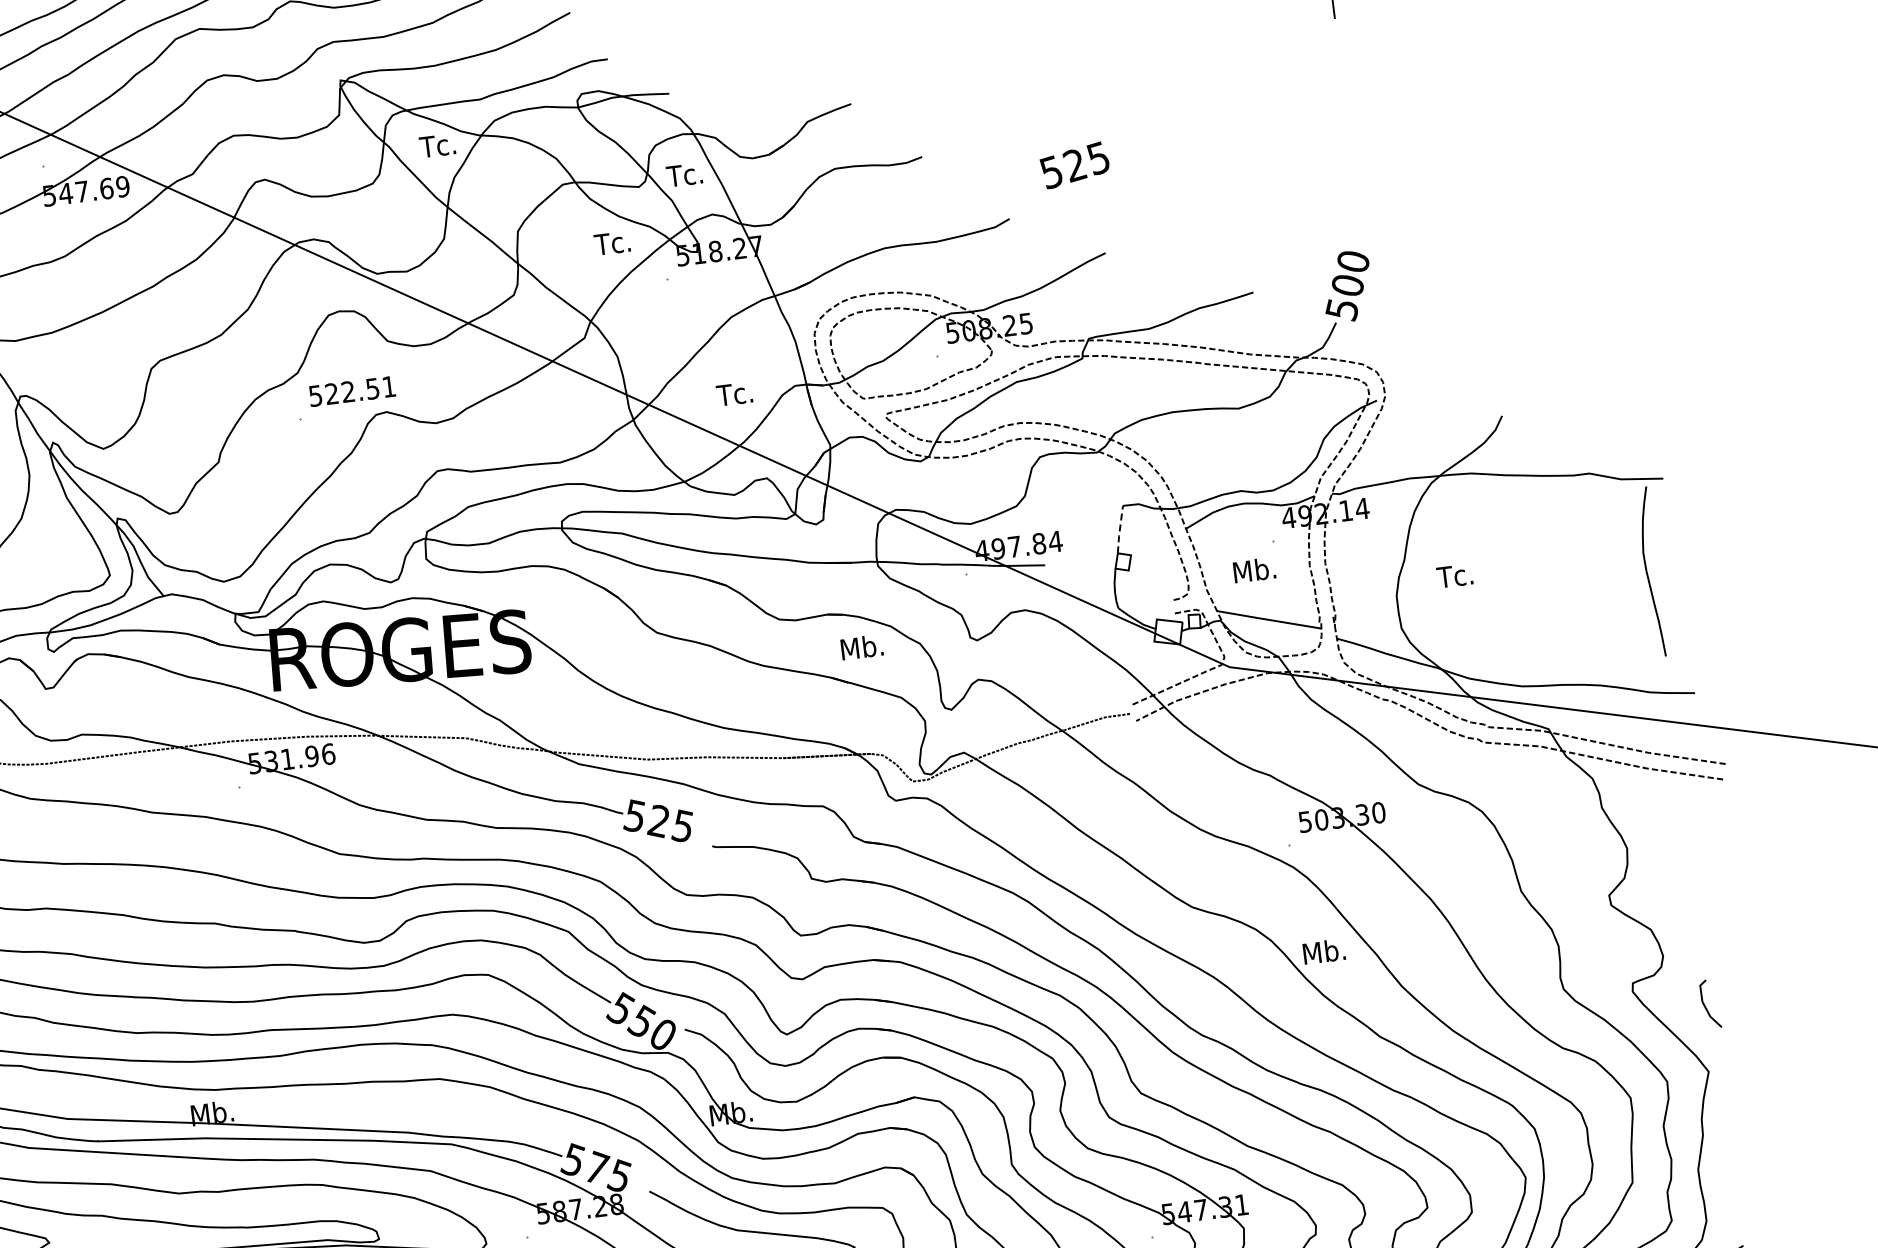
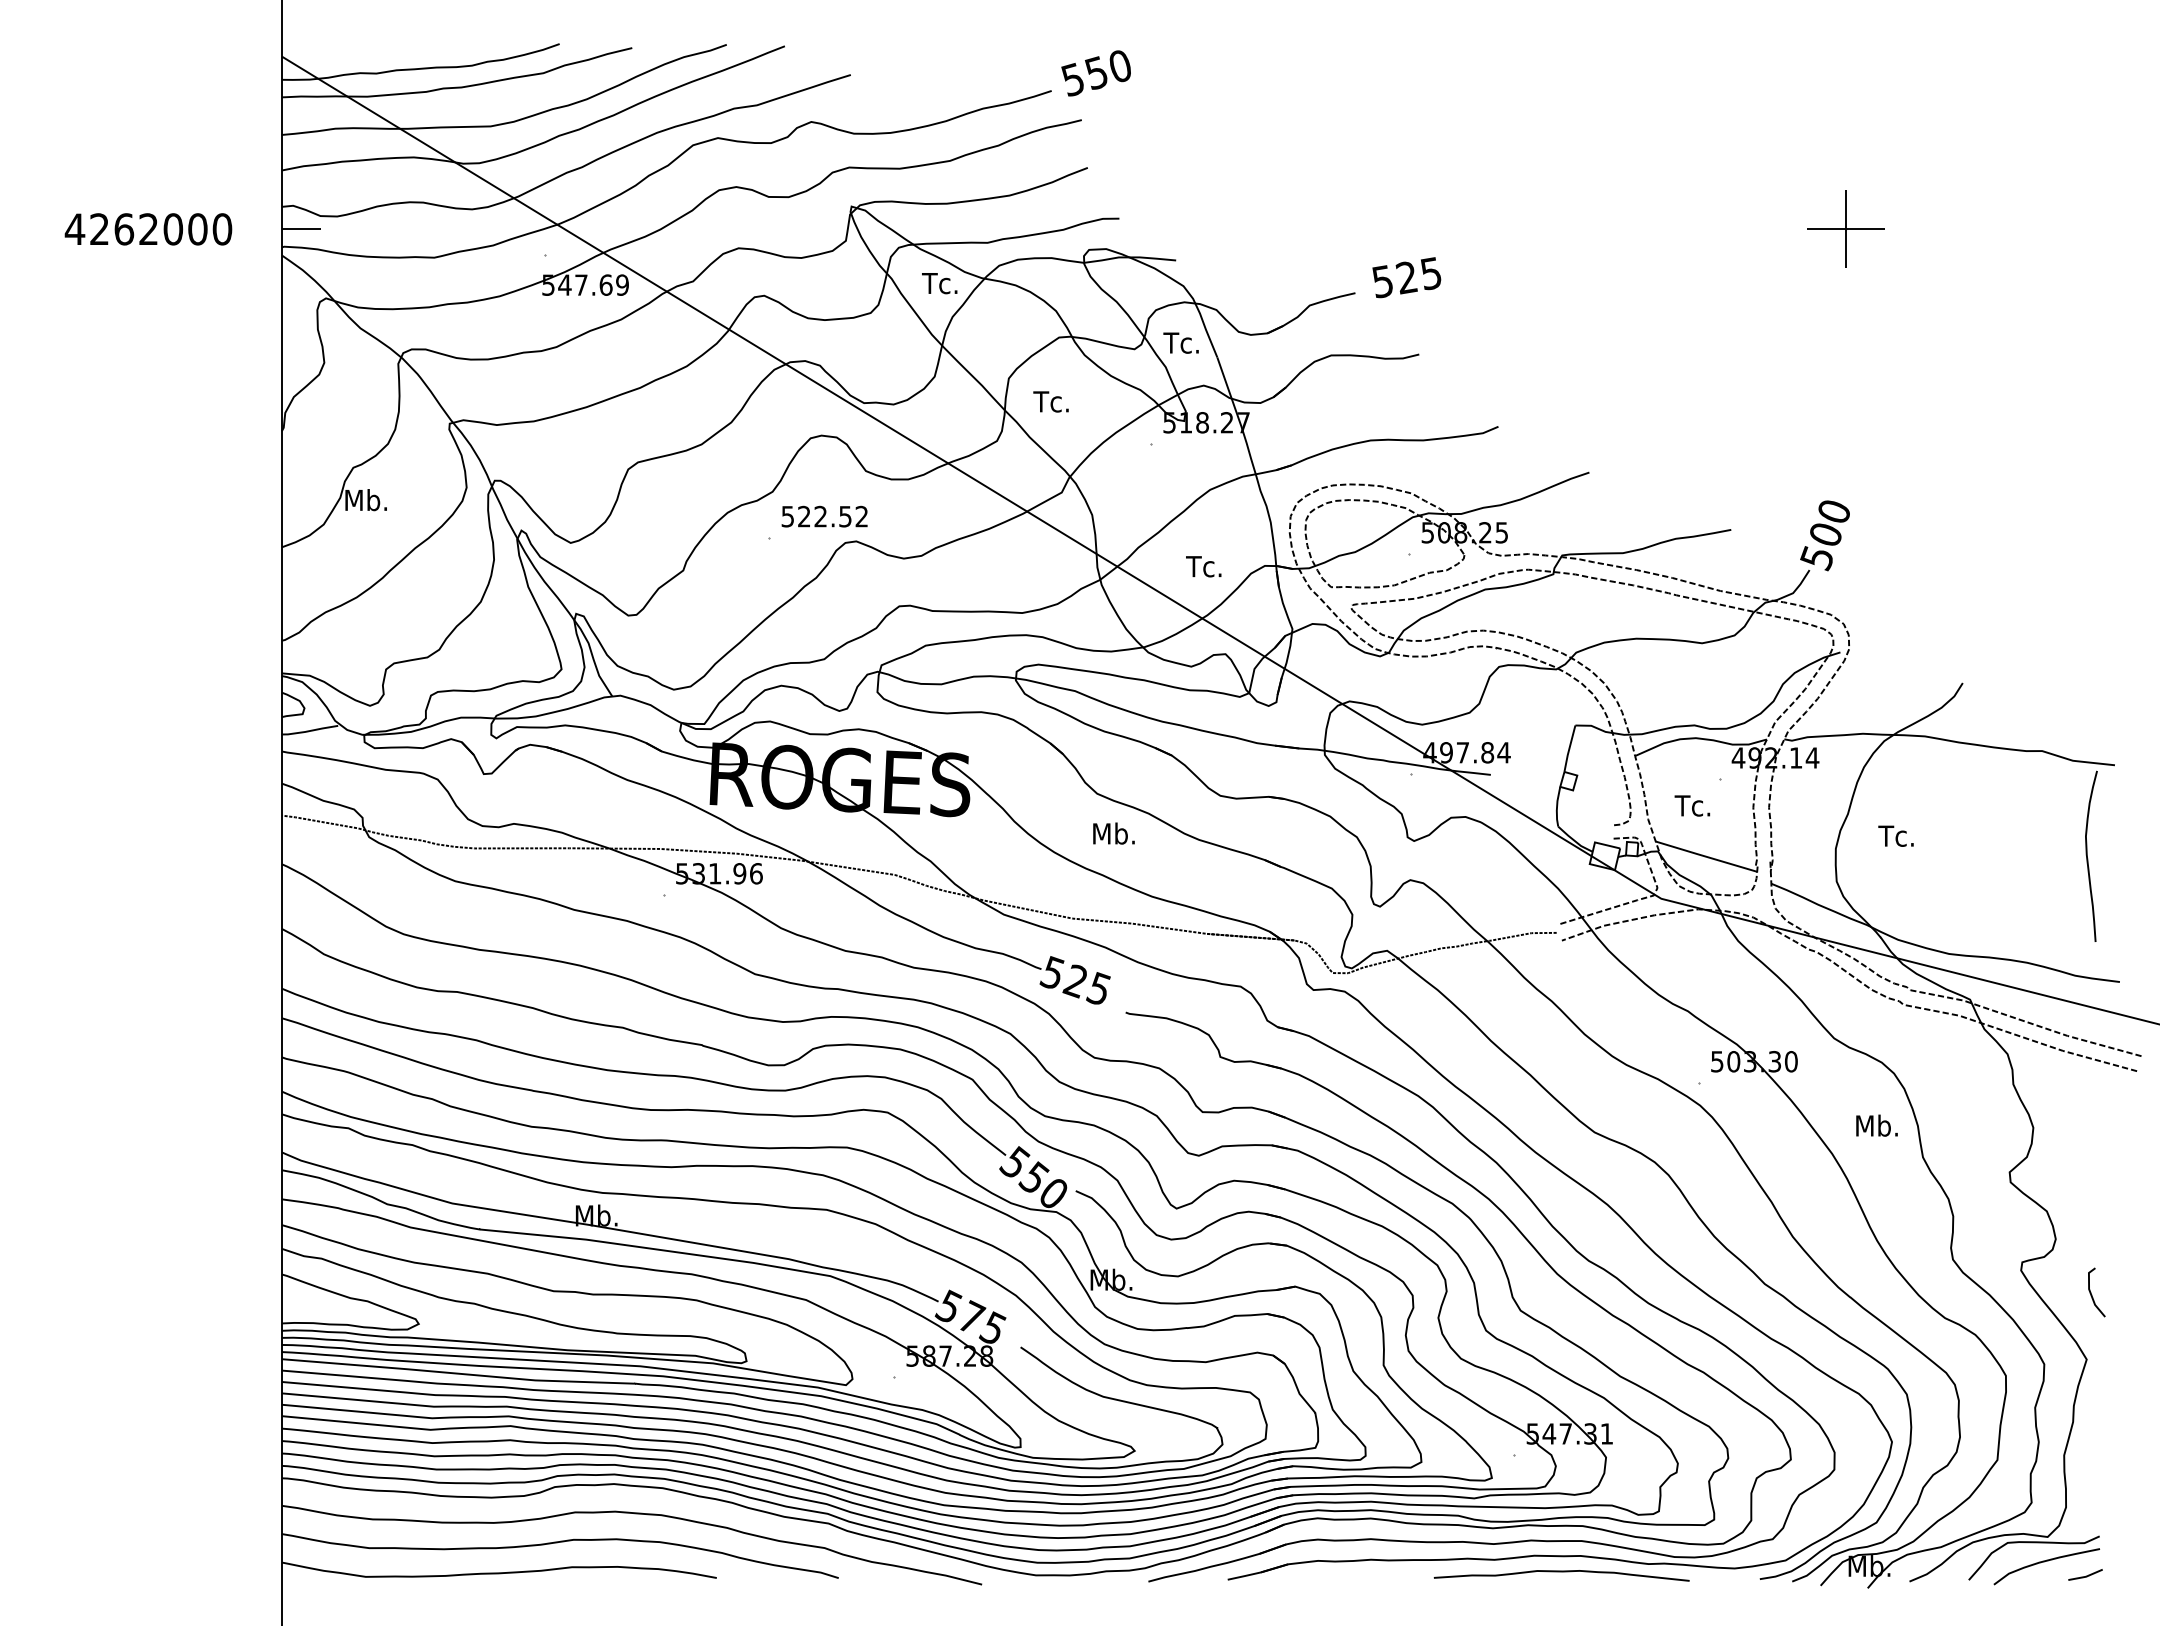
text: (1074, 165) -> (1406, 277), moved
text: (611, 243) -> (1050, 401), moved
text: (388, 386) -> (861, 516), 522.51 -> 522.52
line: (1120, 530) -> (1569, 749), dashed -> solid
text: (1253, 570) -> (1696, 805), Mb. -> Tc.
text: (861, 647) -> (1113, 833), moved
text: (1323, 951) -> (1876, 1125), moved

